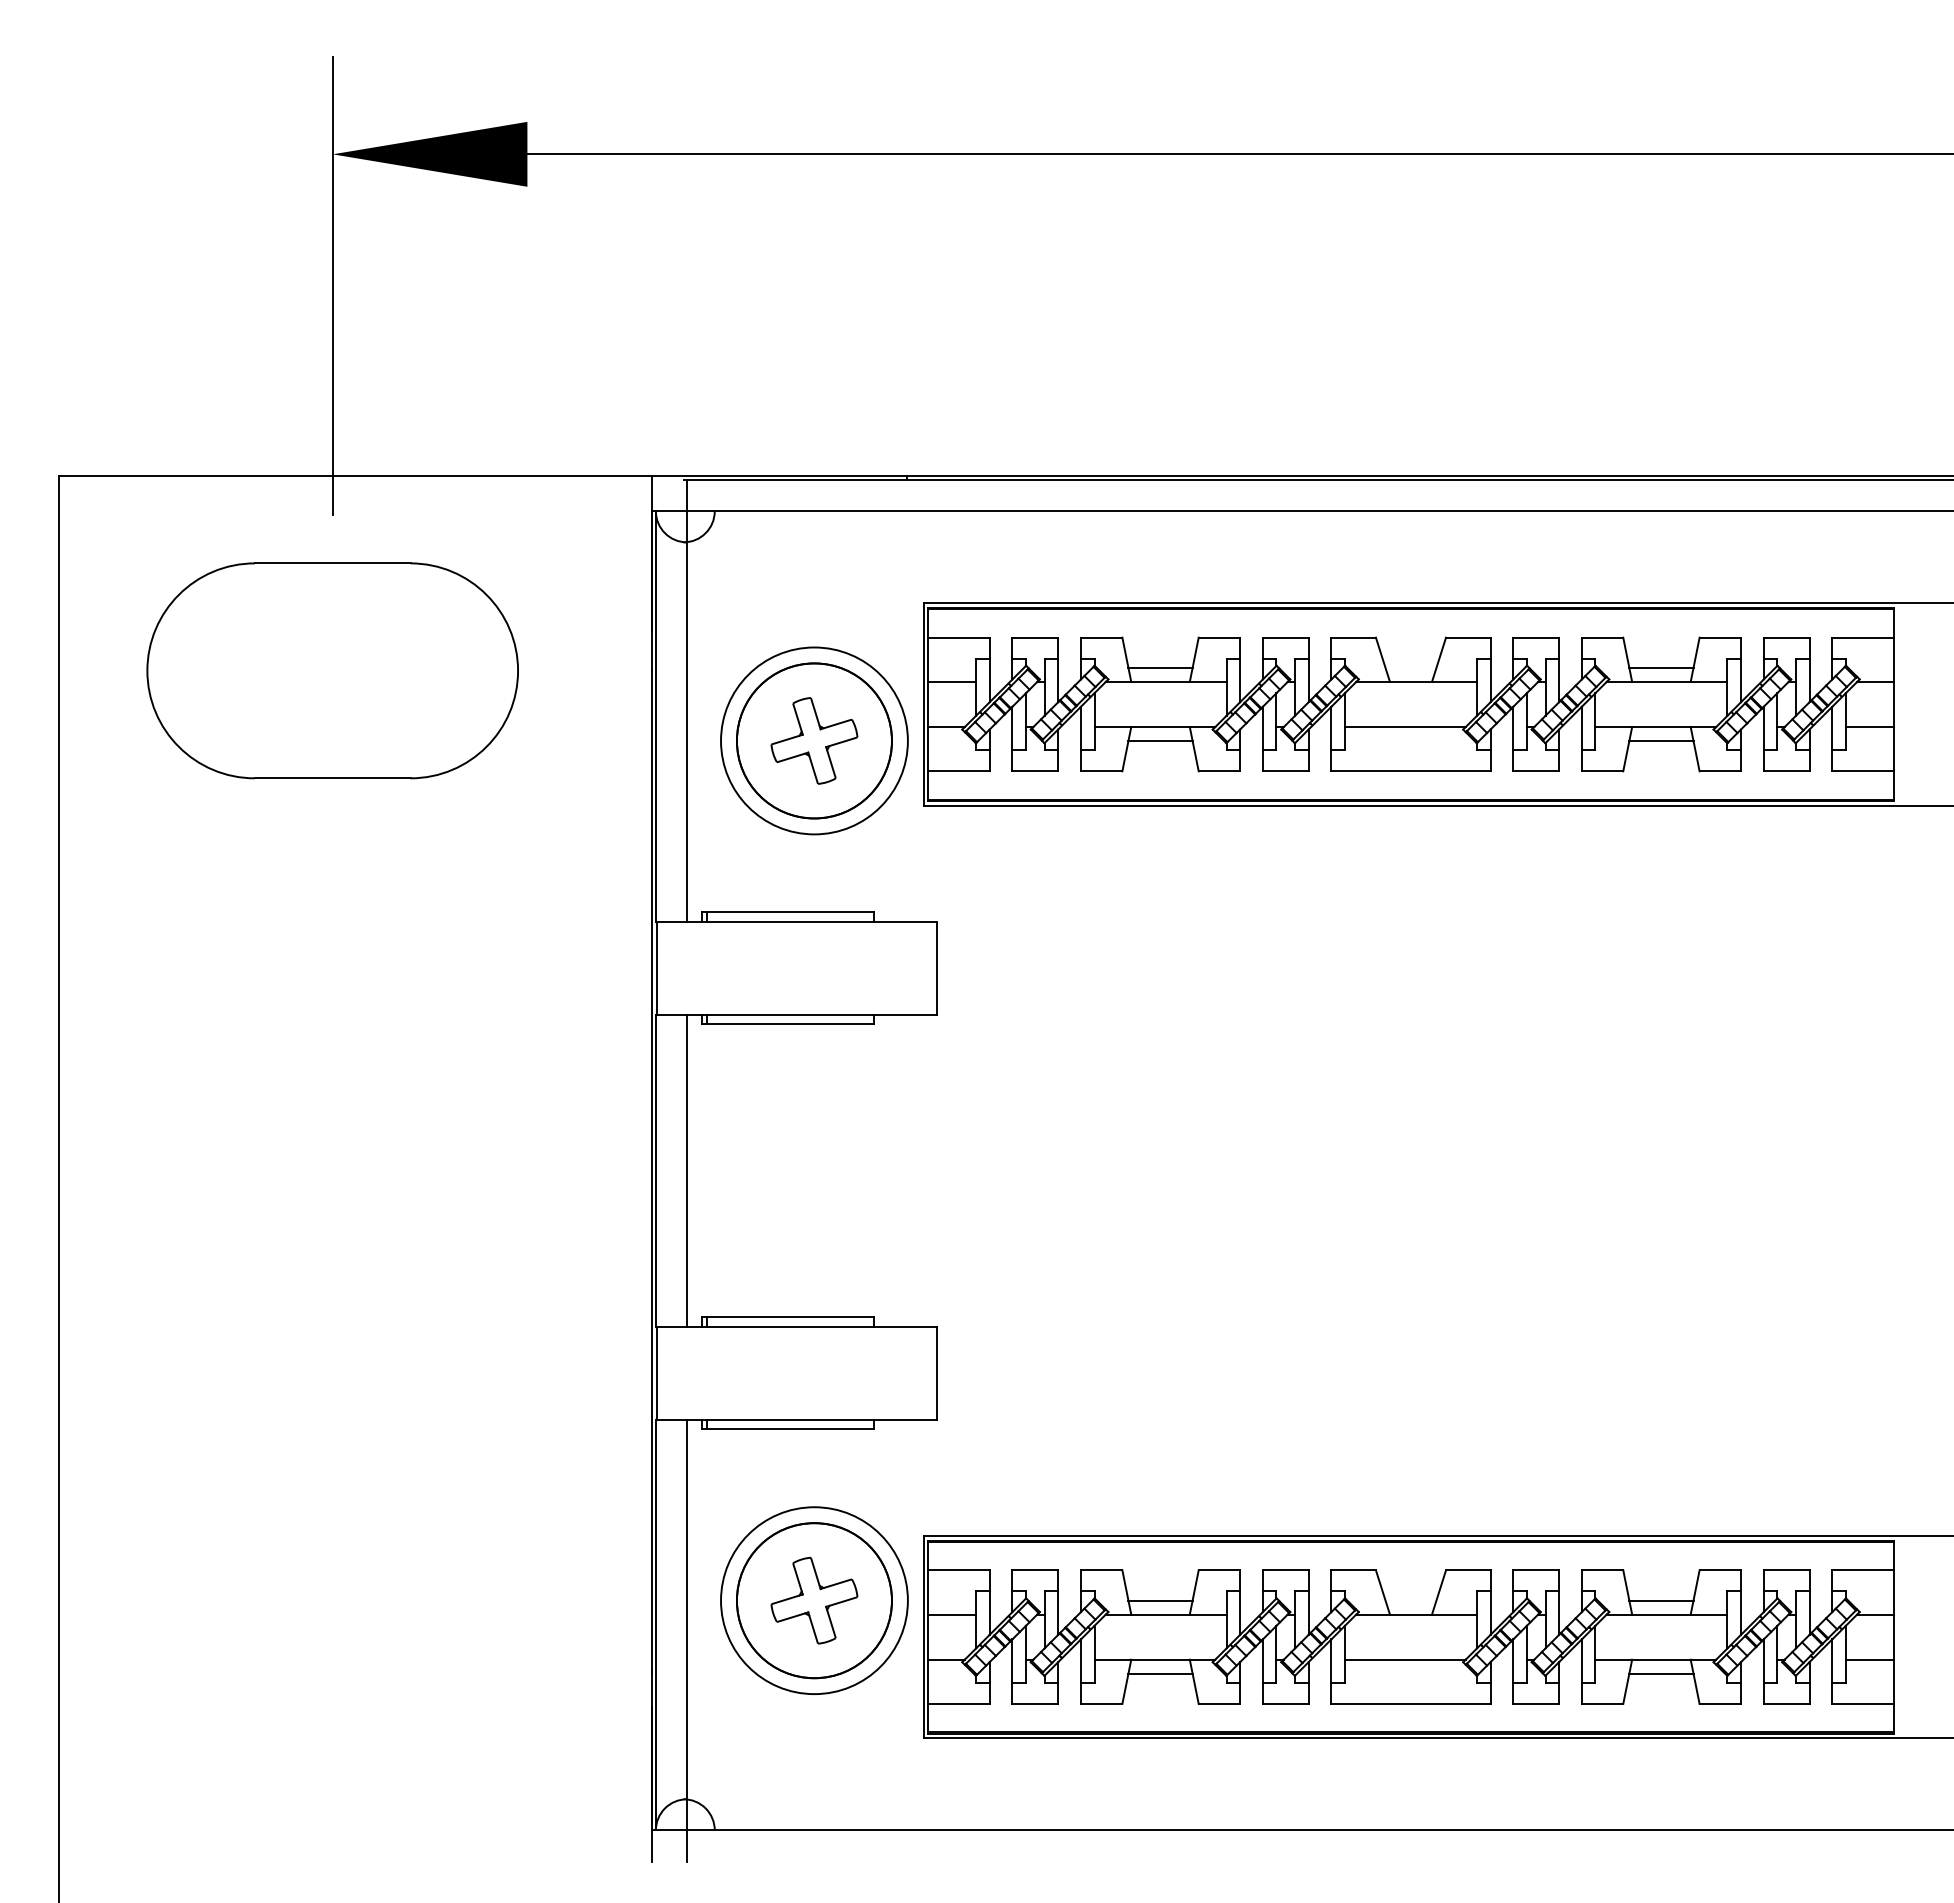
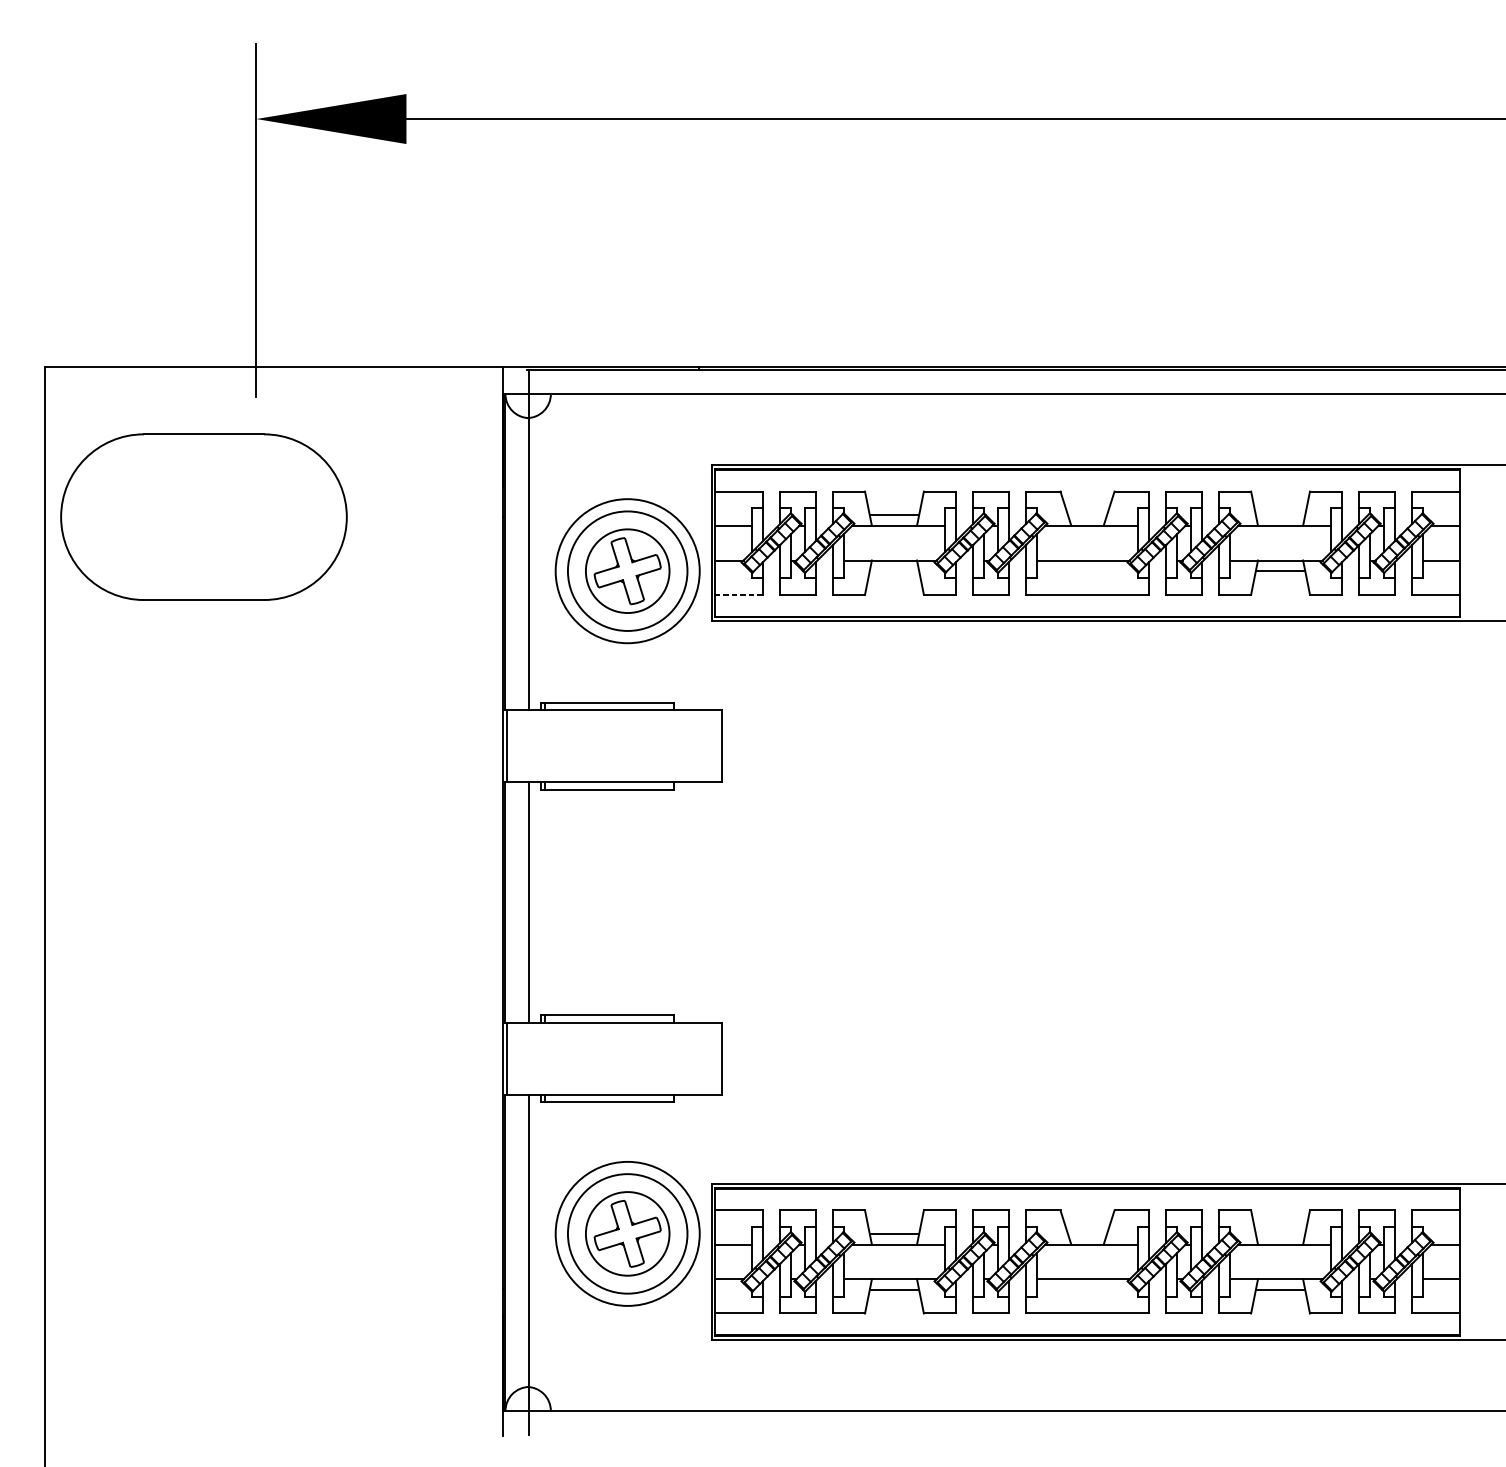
line: (1661, 667) -> (1280, 514), removed
part: (332, 670) -> (203, 516), moved
circle: (813, 740) -> (626, 570), size x0.7
line: (1160, 741) -> (894, 571), removed
line: (958, 771) -> (738, 594), solid -> dashed
circle: (813, 1600) -> (626, 1233), size x0.7
line: (1661, 1600) -> (1280, 1233), removed

